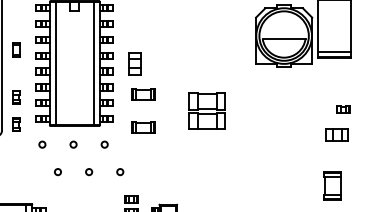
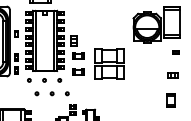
part: (206, 109) -> (109, 63), size x1.67
part: (342, 109) -> (175, 52), moved

